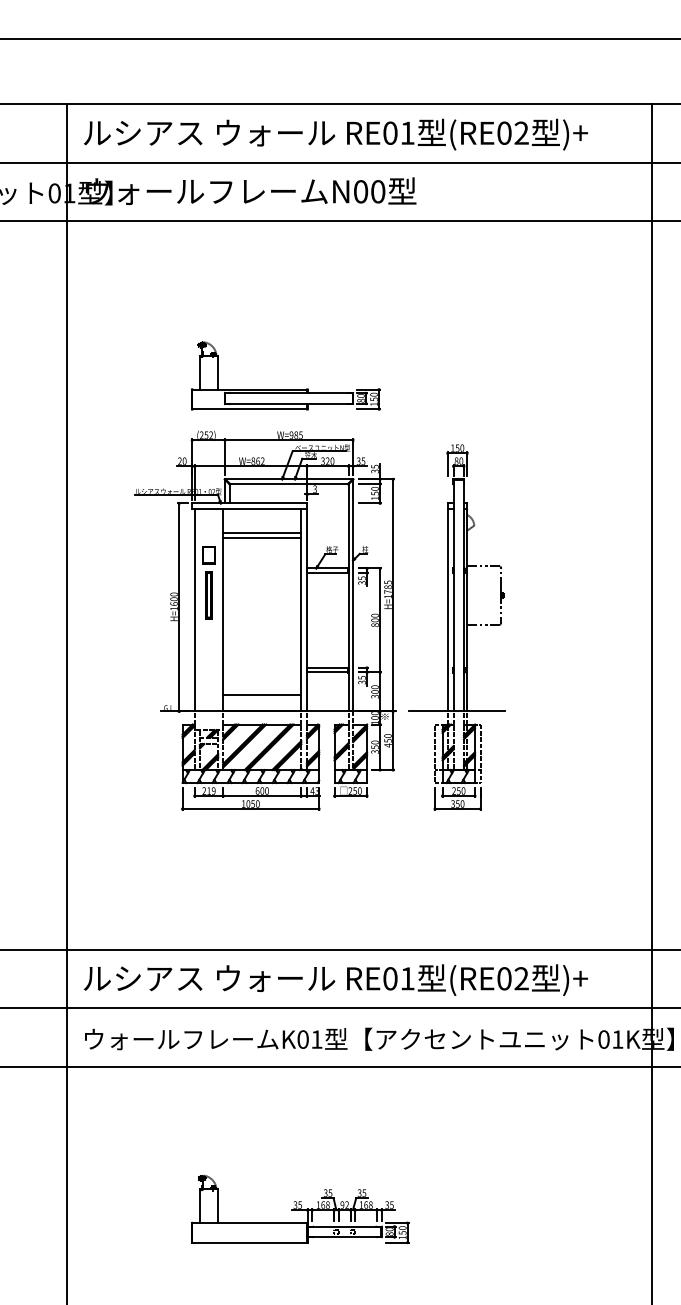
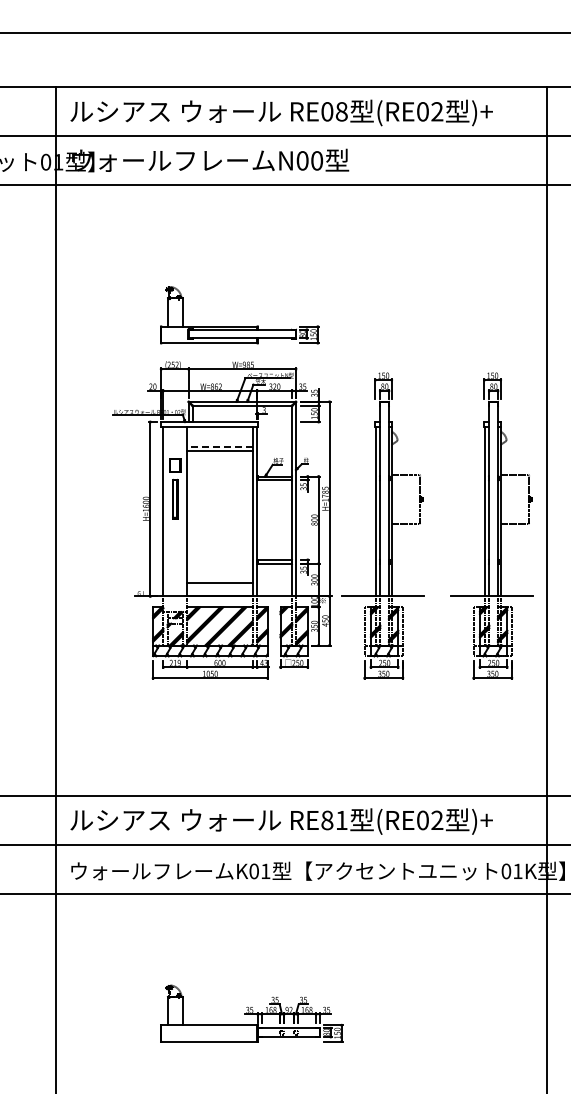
text: (407, 132) -> (341, 111), RE01 -> RE08
line: (261, 532) -> (219, 446), solid -> dashed
part: (586, 626) -> (491, 525), added
text: (390, 978) -> (327, 820), RE01 -> RE81

